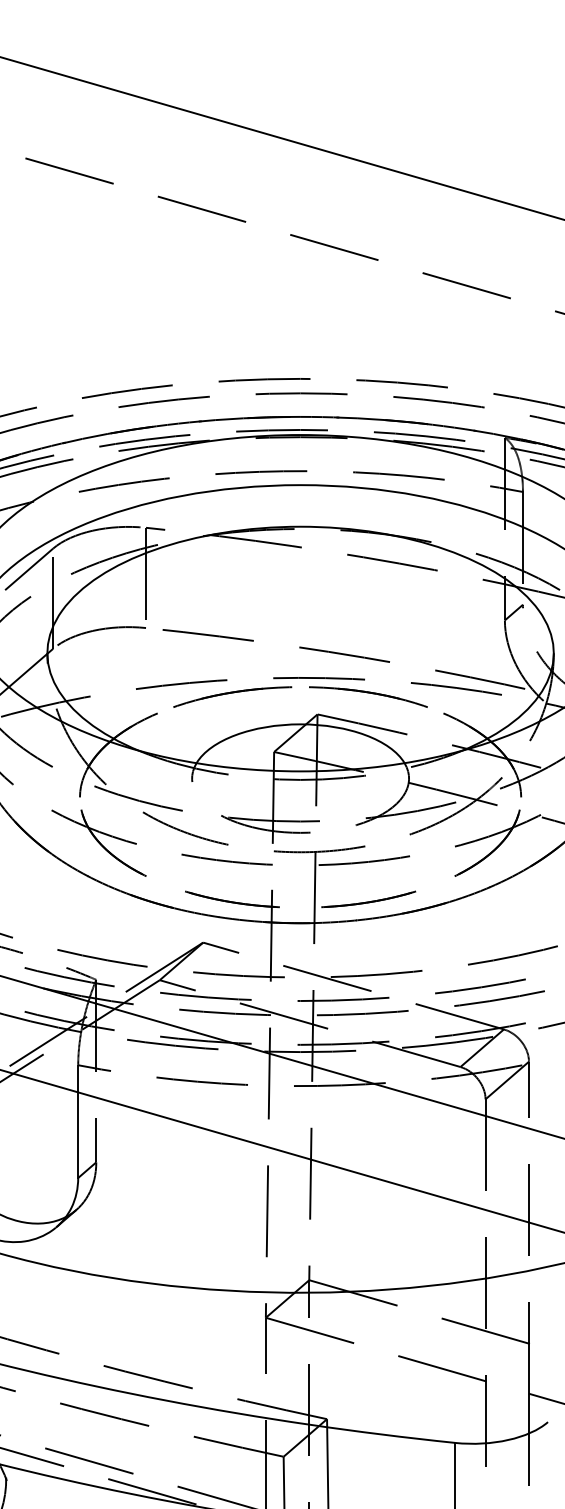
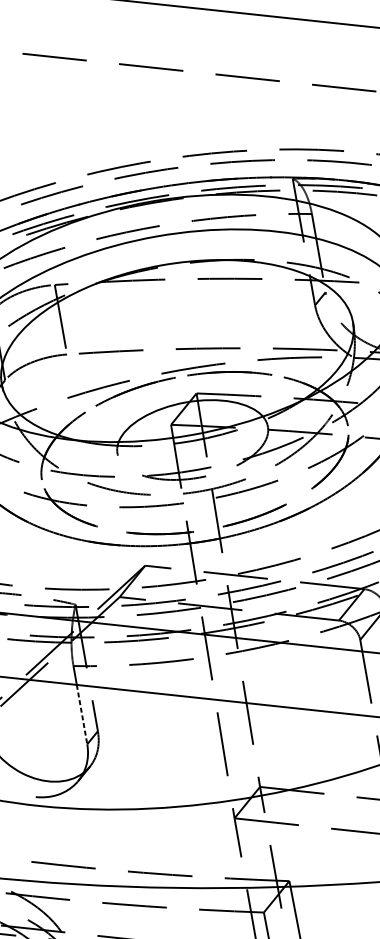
line: (78, 1135) -> (82, 714), solid -> dashed

